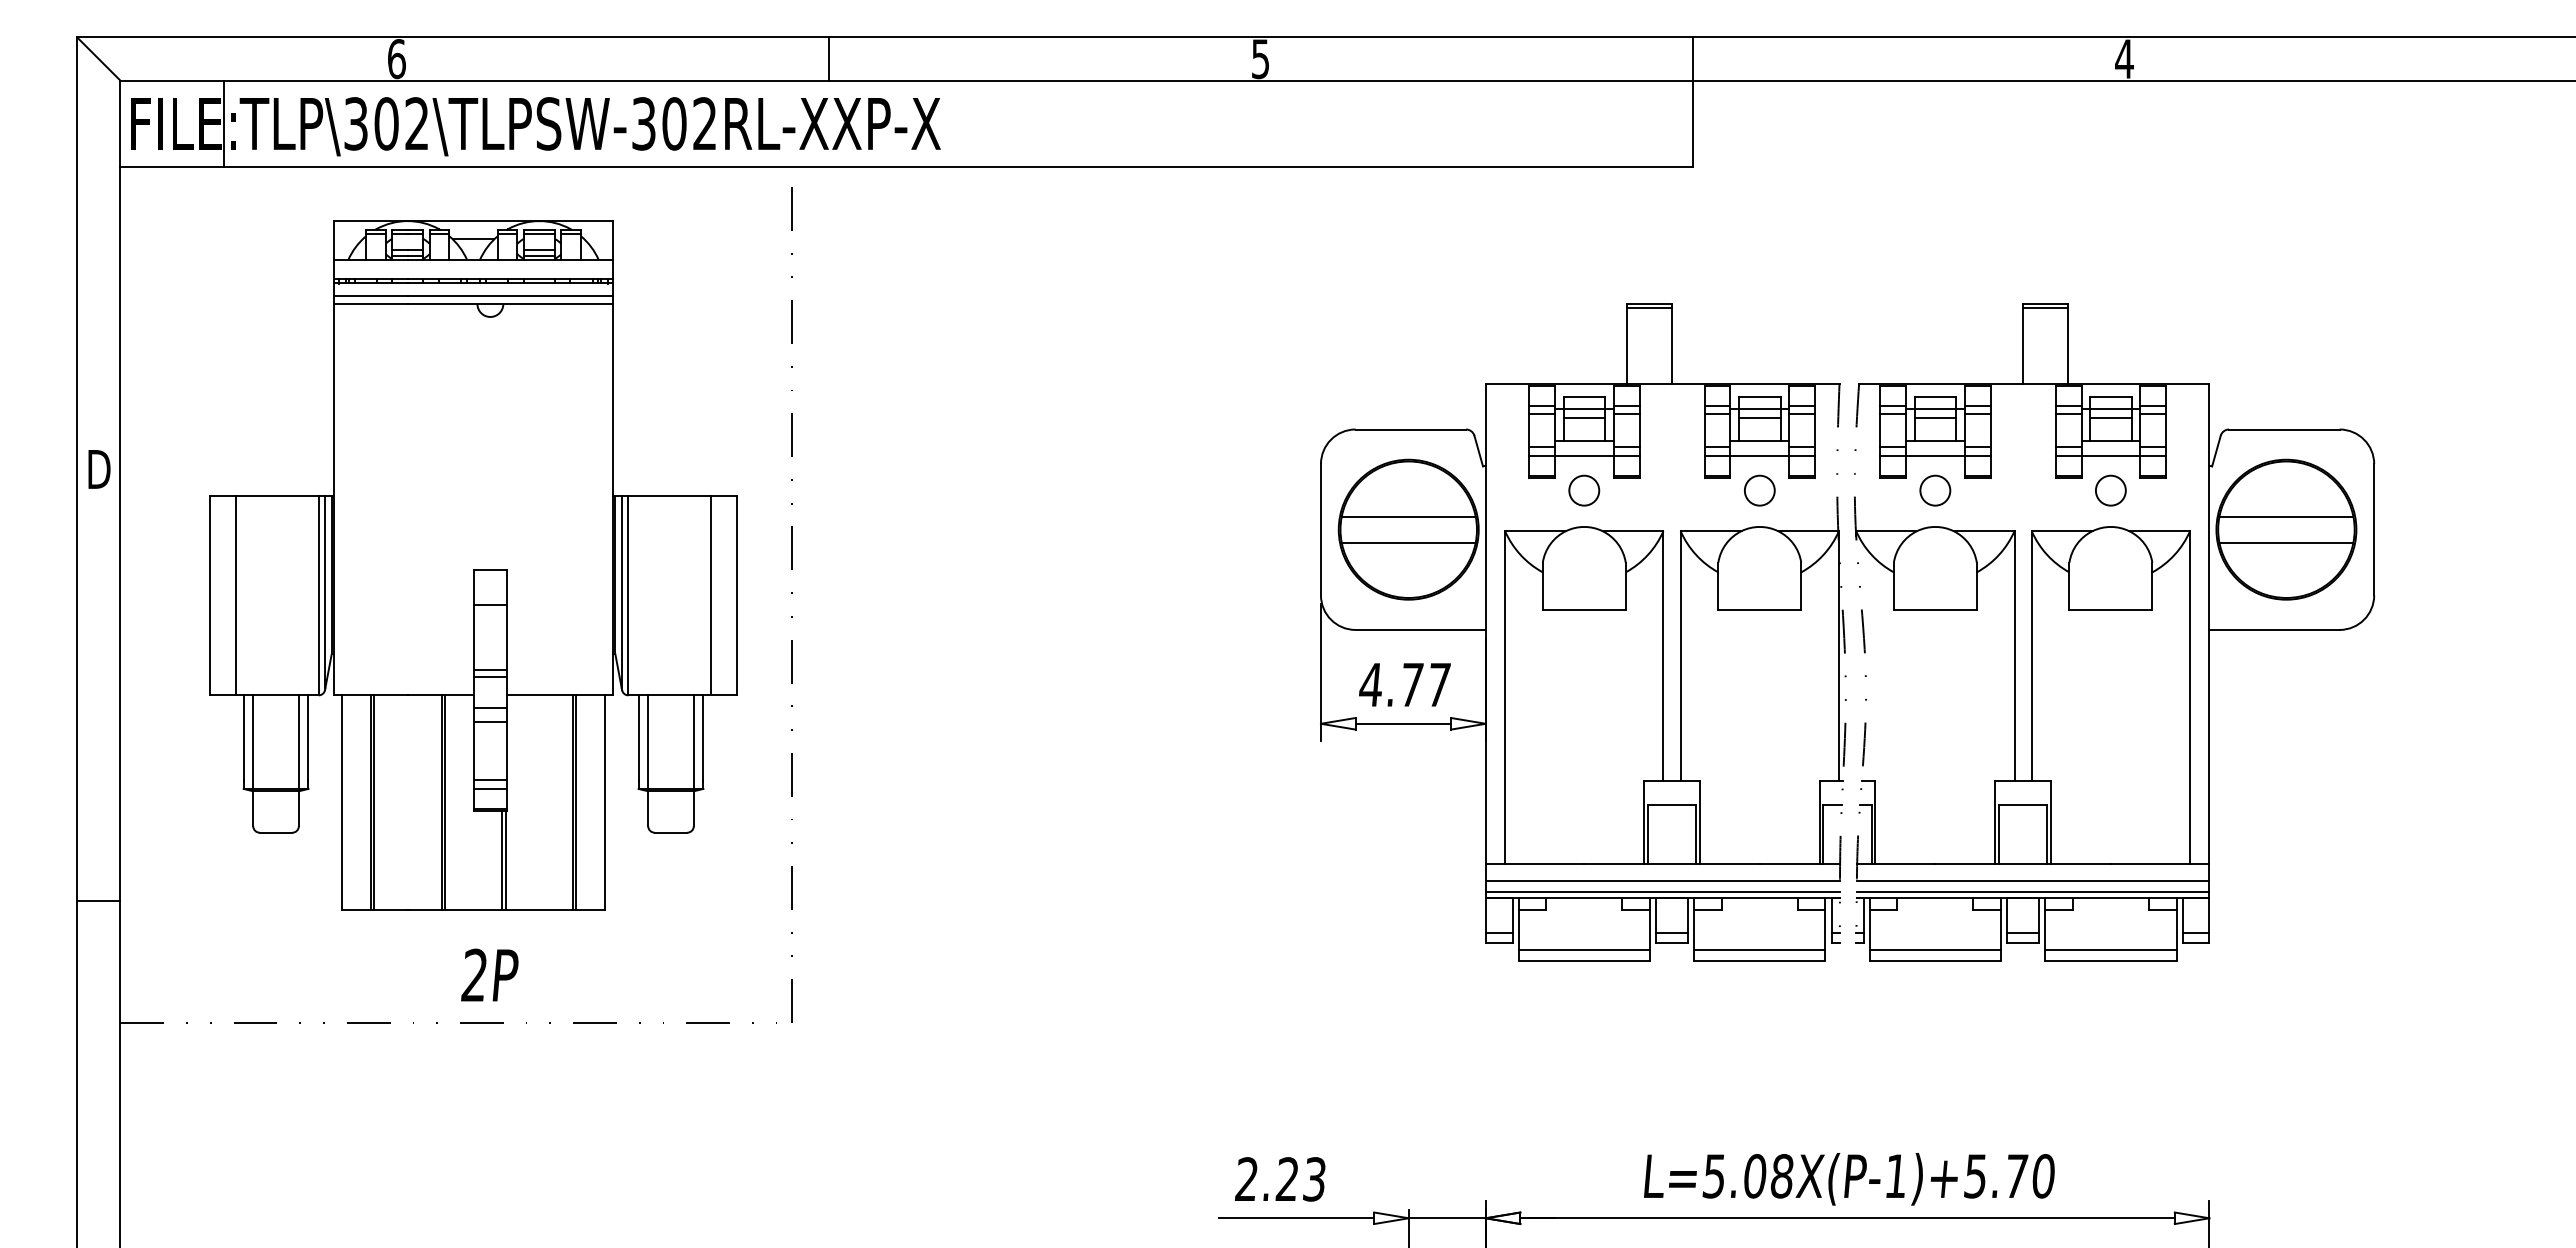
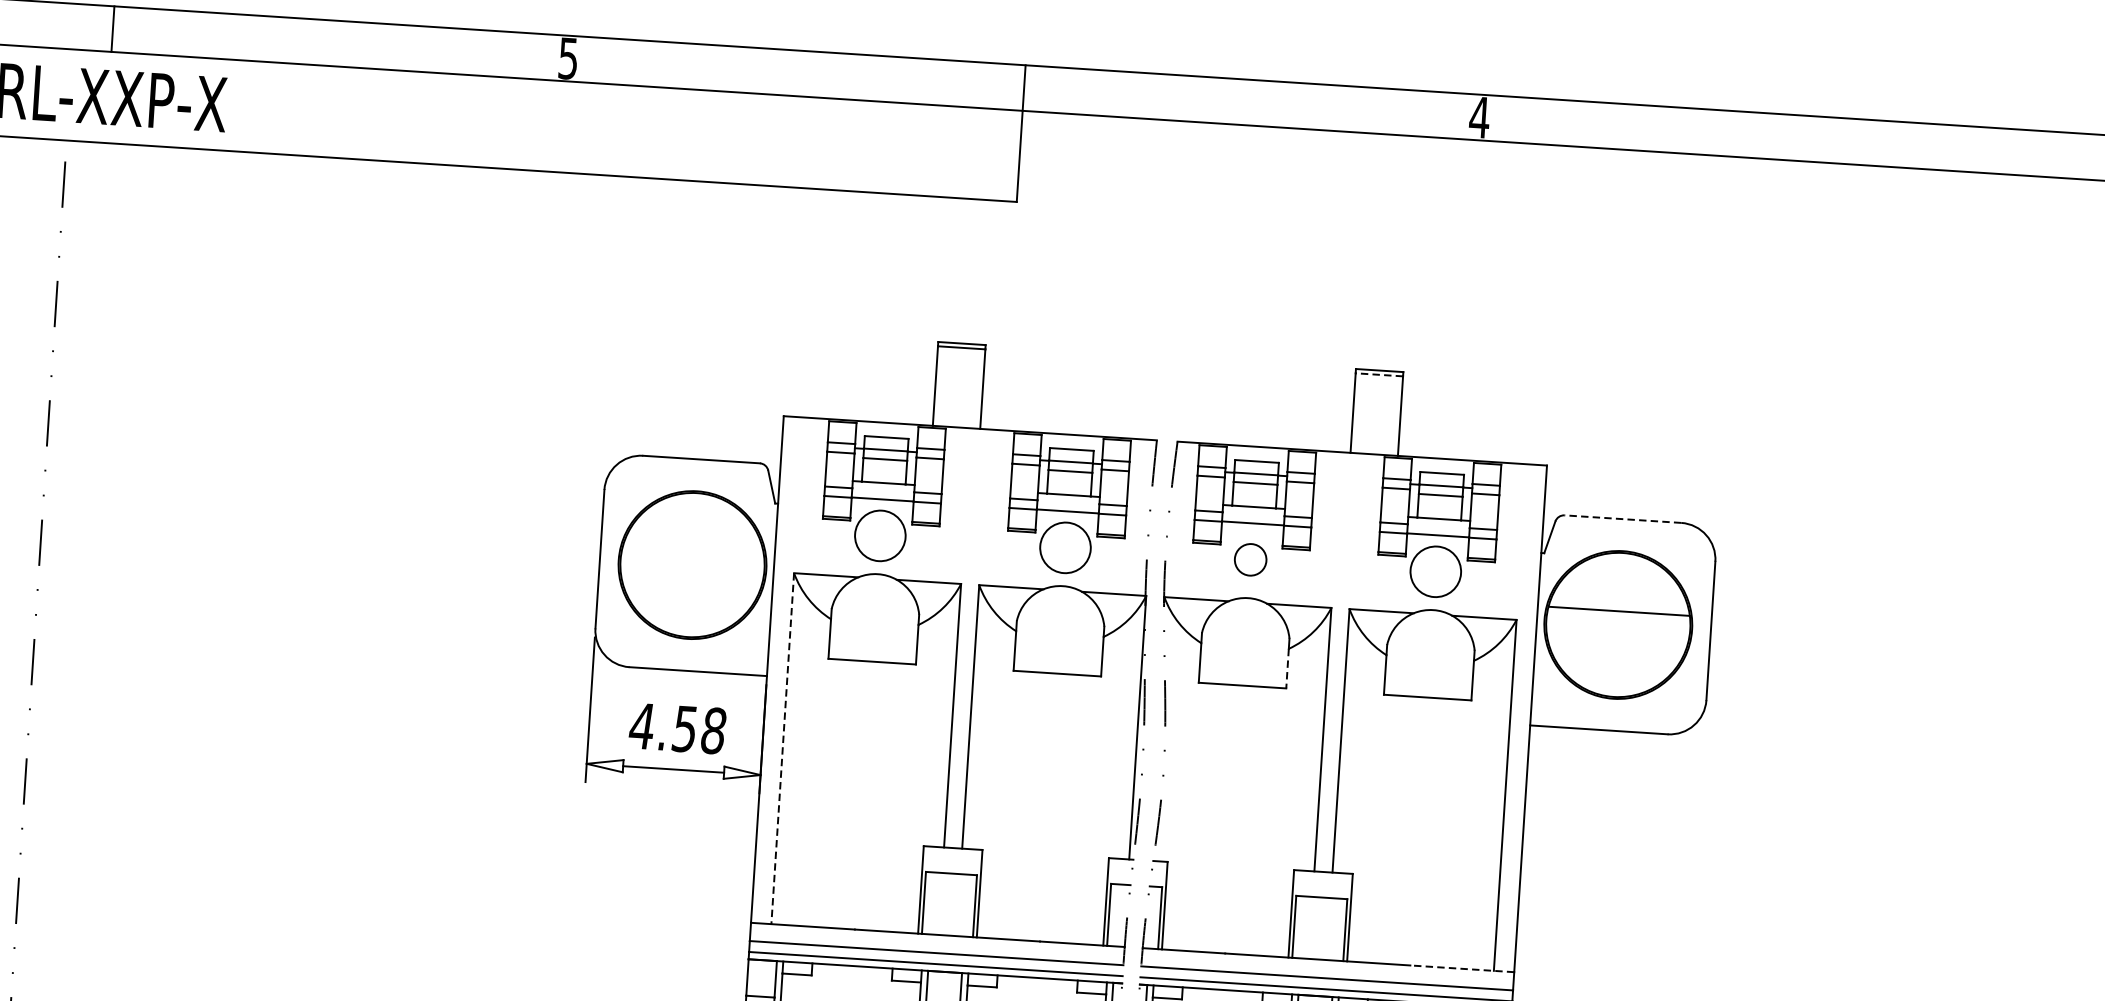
line: (2045, 308) -> (1379, 375), solid -> dashed
line: (2283, 429) -> (1622, 519), solid -> dashed
circle: (1584, 490) -> (880, 535), size x1.6
circle: (1759, 490) -> (1065, 547), size x1.6
circle: (2110, 490) -> (1435, 571), size x1.6
line: (1408, 516) -> (693, 551), removed
line: (1408, 542) -> (691, 578), removed
line: (2286, 542) -> (1617, 638), removed
line: (1976, 591) -> (1287, 669), solid -> dashed
text: (1425, 684) -> (699, 729), 4.77 -> 4.58
line: (1505, 698) -> (783, 749), solid -> dashed
line: (2159, 863) -> (1461, 968), solid -> dashed

